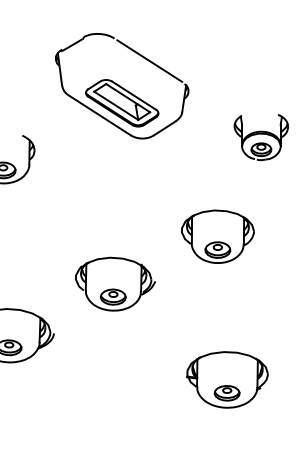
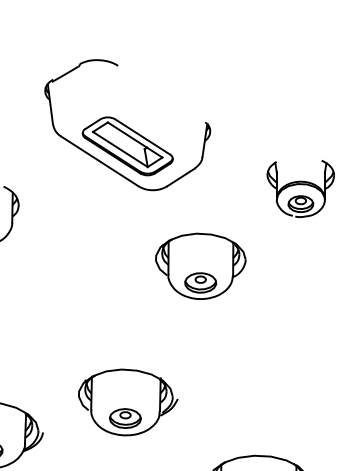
line: (149, 60) -> (161, 93), removed
part: (217, 236) -> (200, 266), moved
part: (115, 283) -> (128, 401), moved

